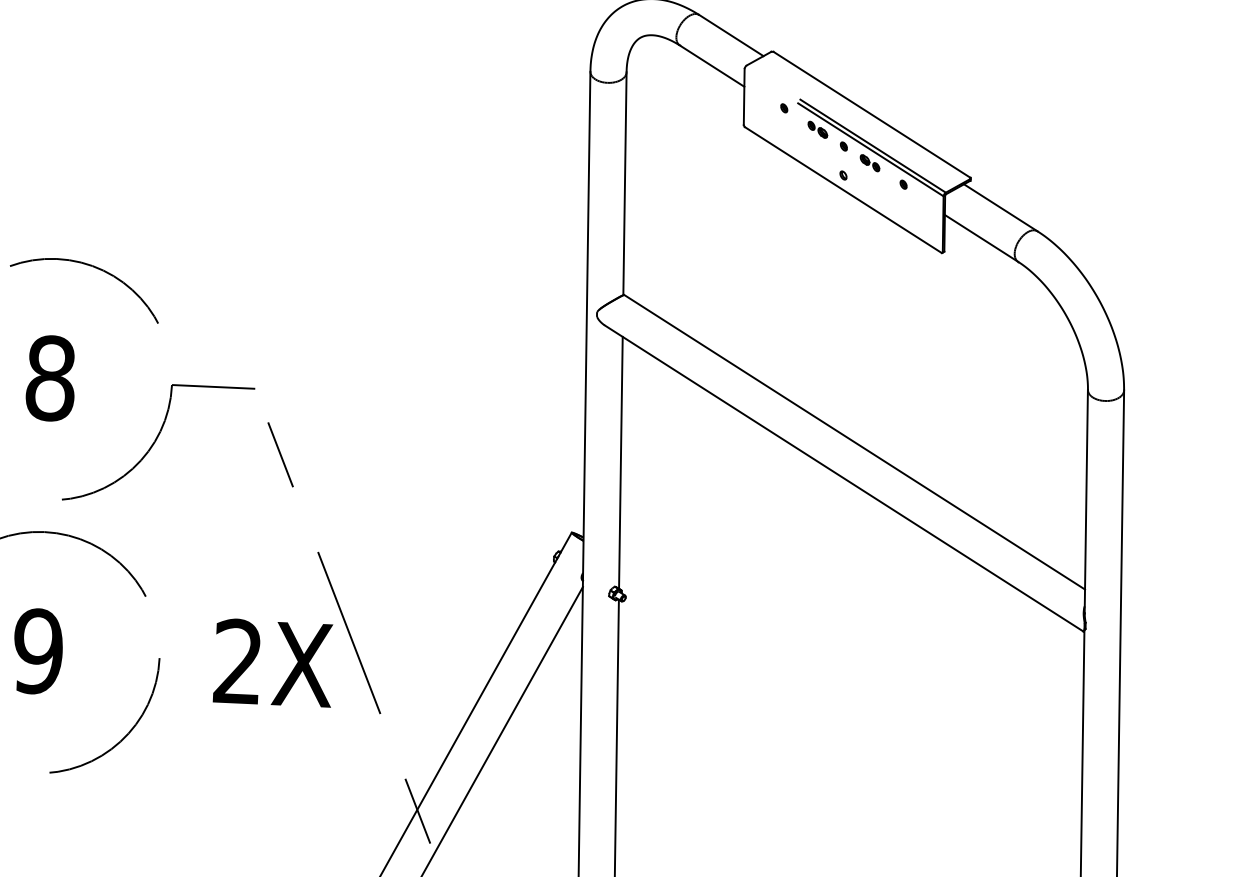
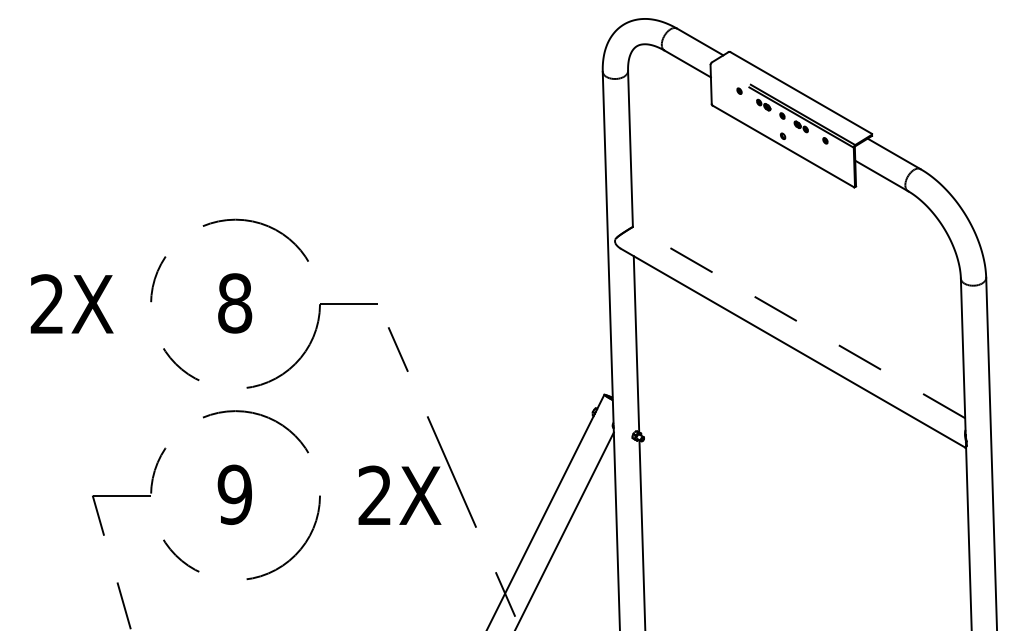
line: (853, 442) -> (798, 322), solid -> dashed

